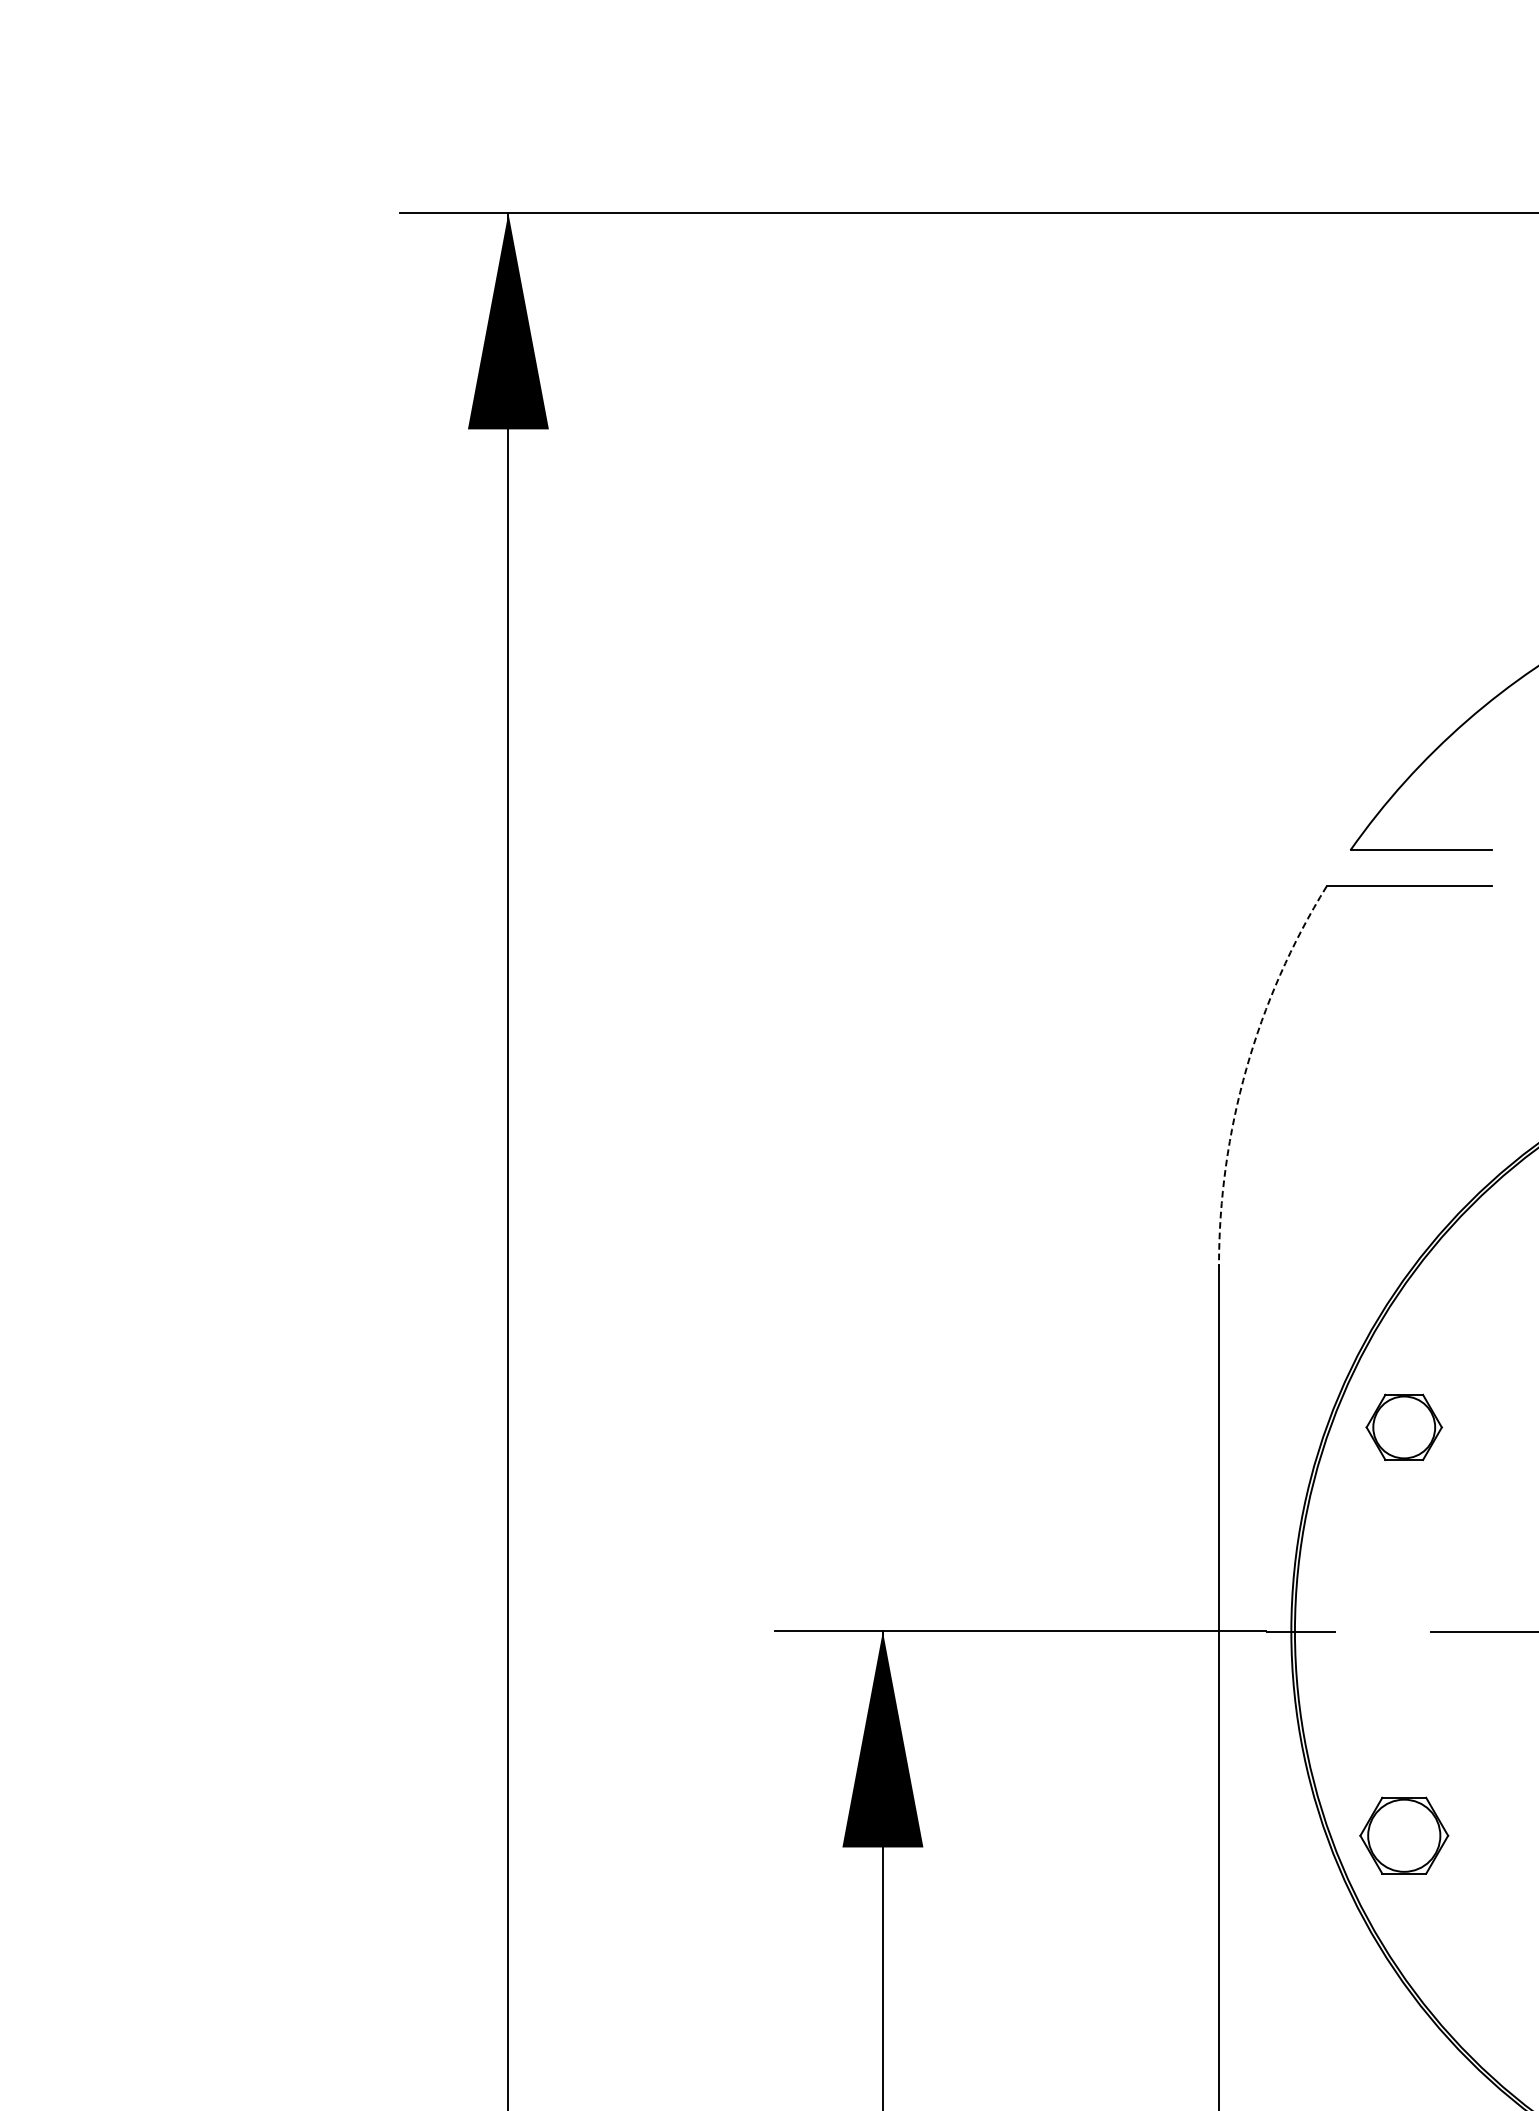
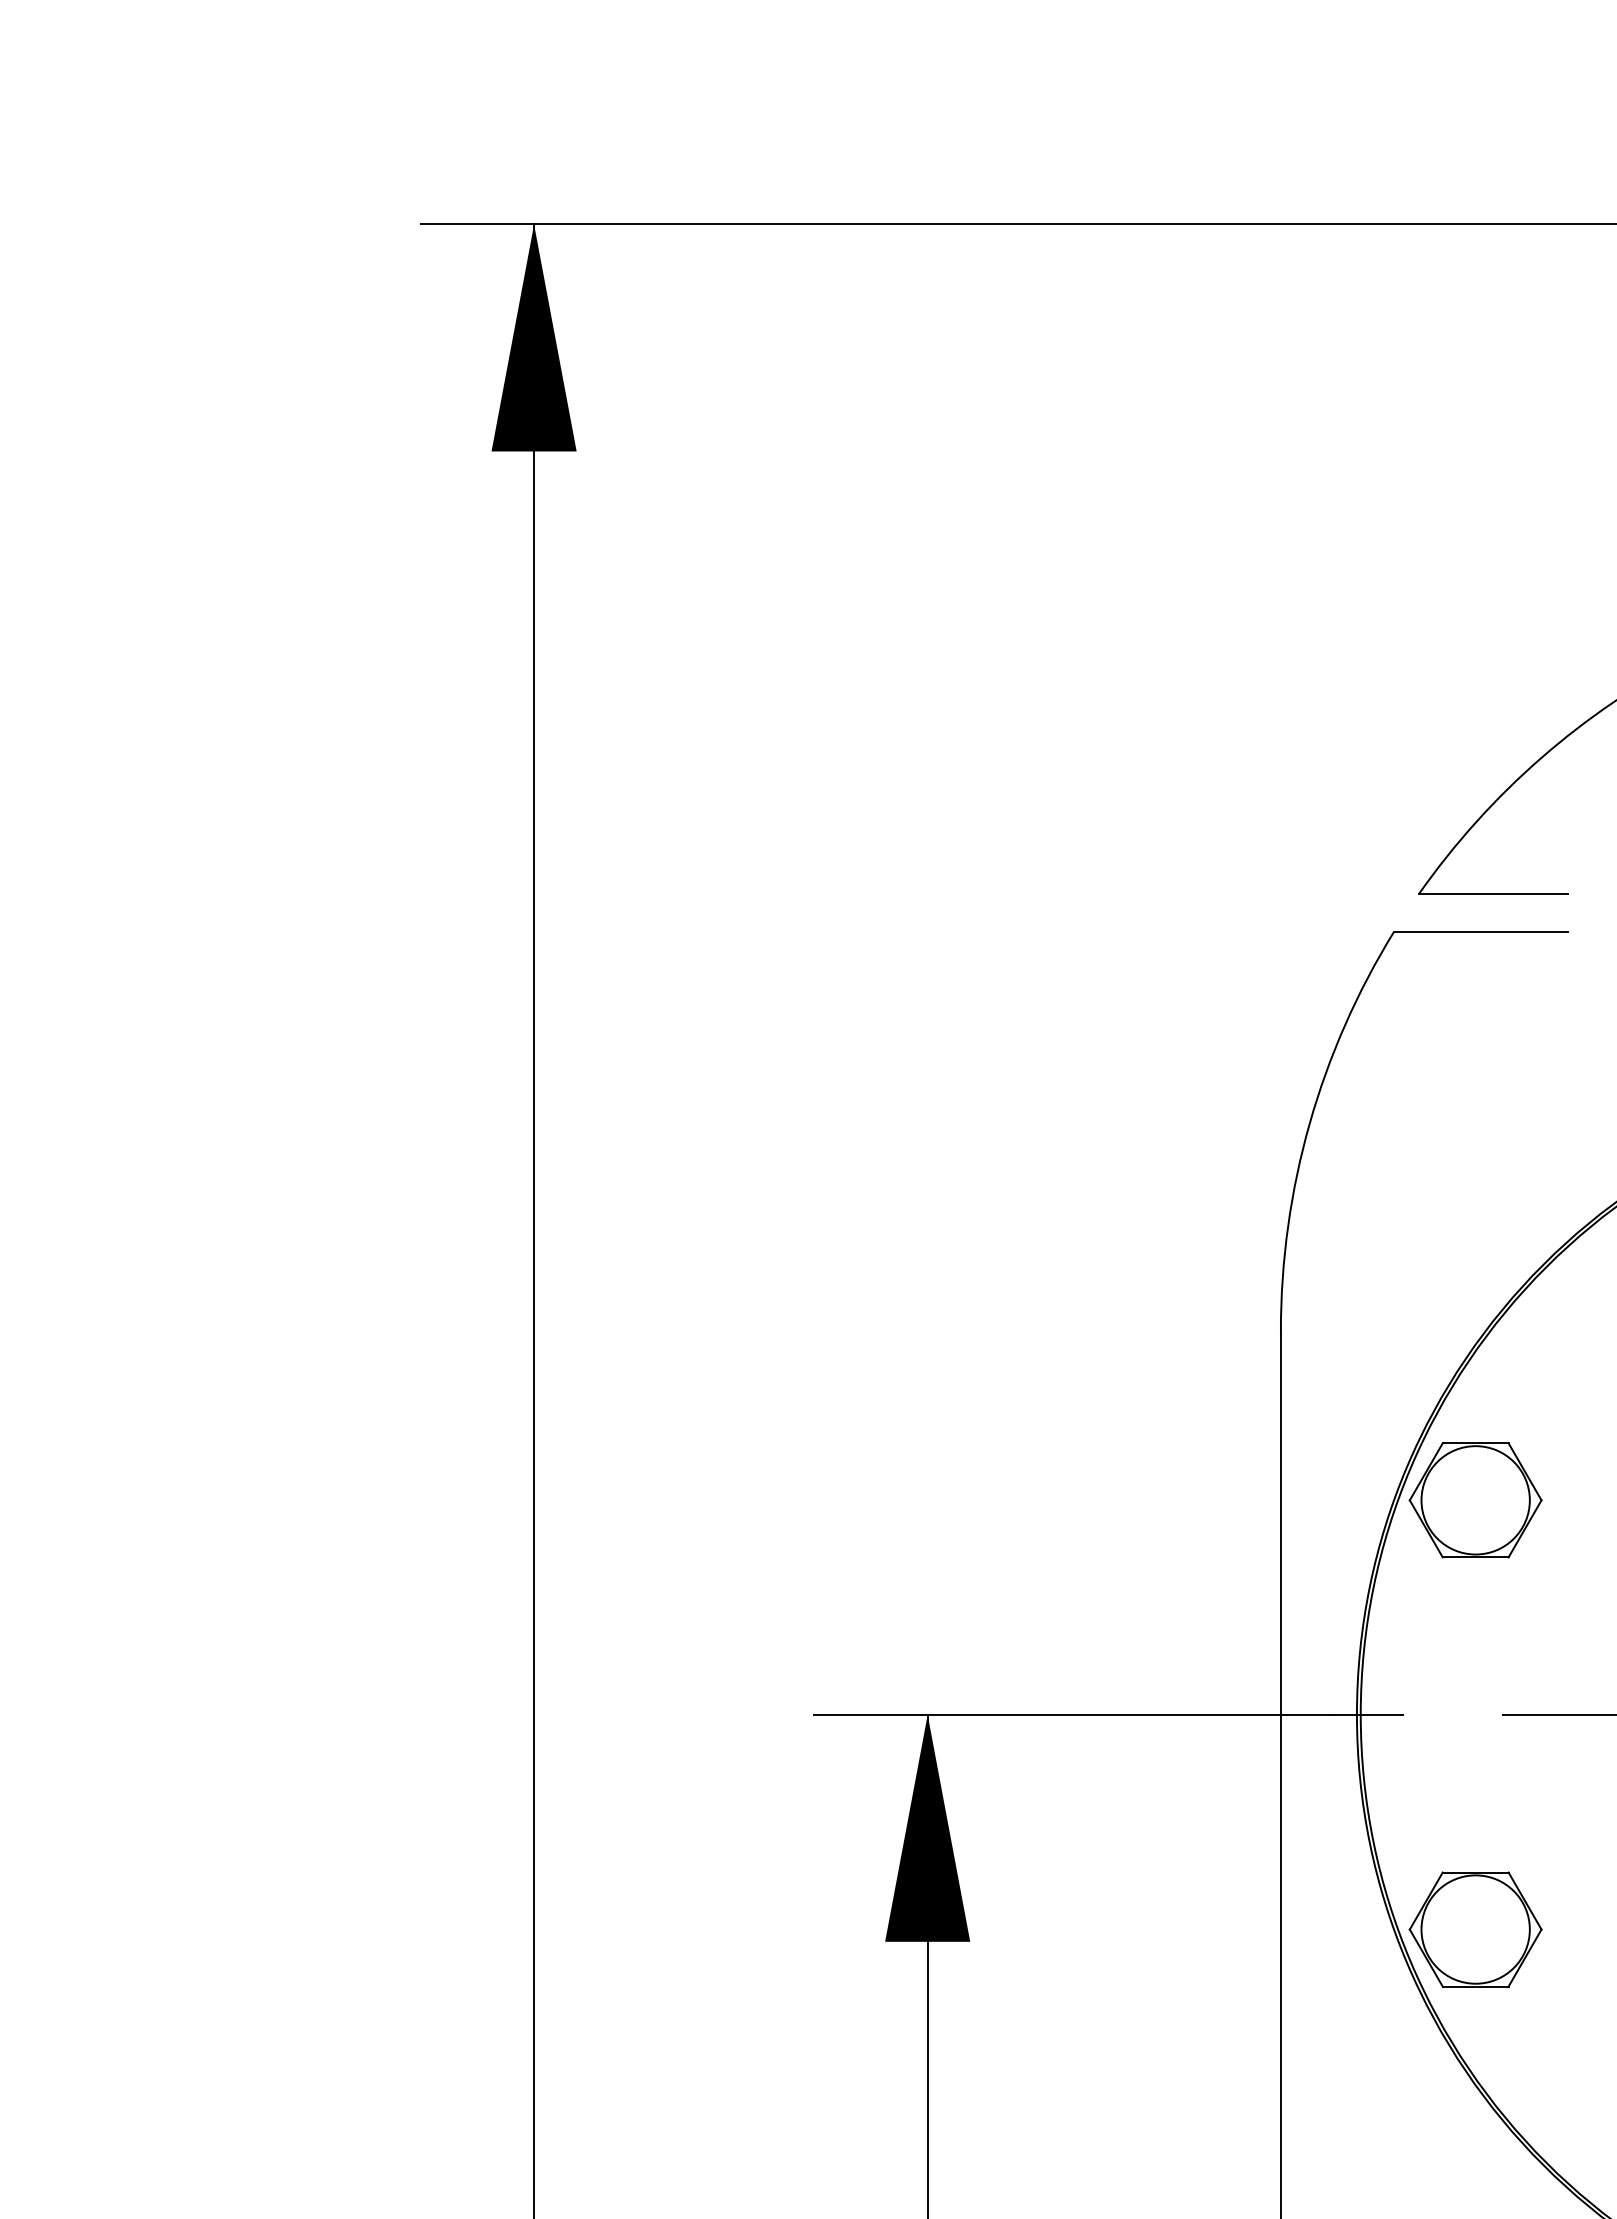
arc: (1246, 1068) -> (1309, 1123), dashed -> solid
part: (1404, 1427) -> (1475, 1500), size x1.67
part: (1404, 1835) -> (1475, 1929), size x1.43

